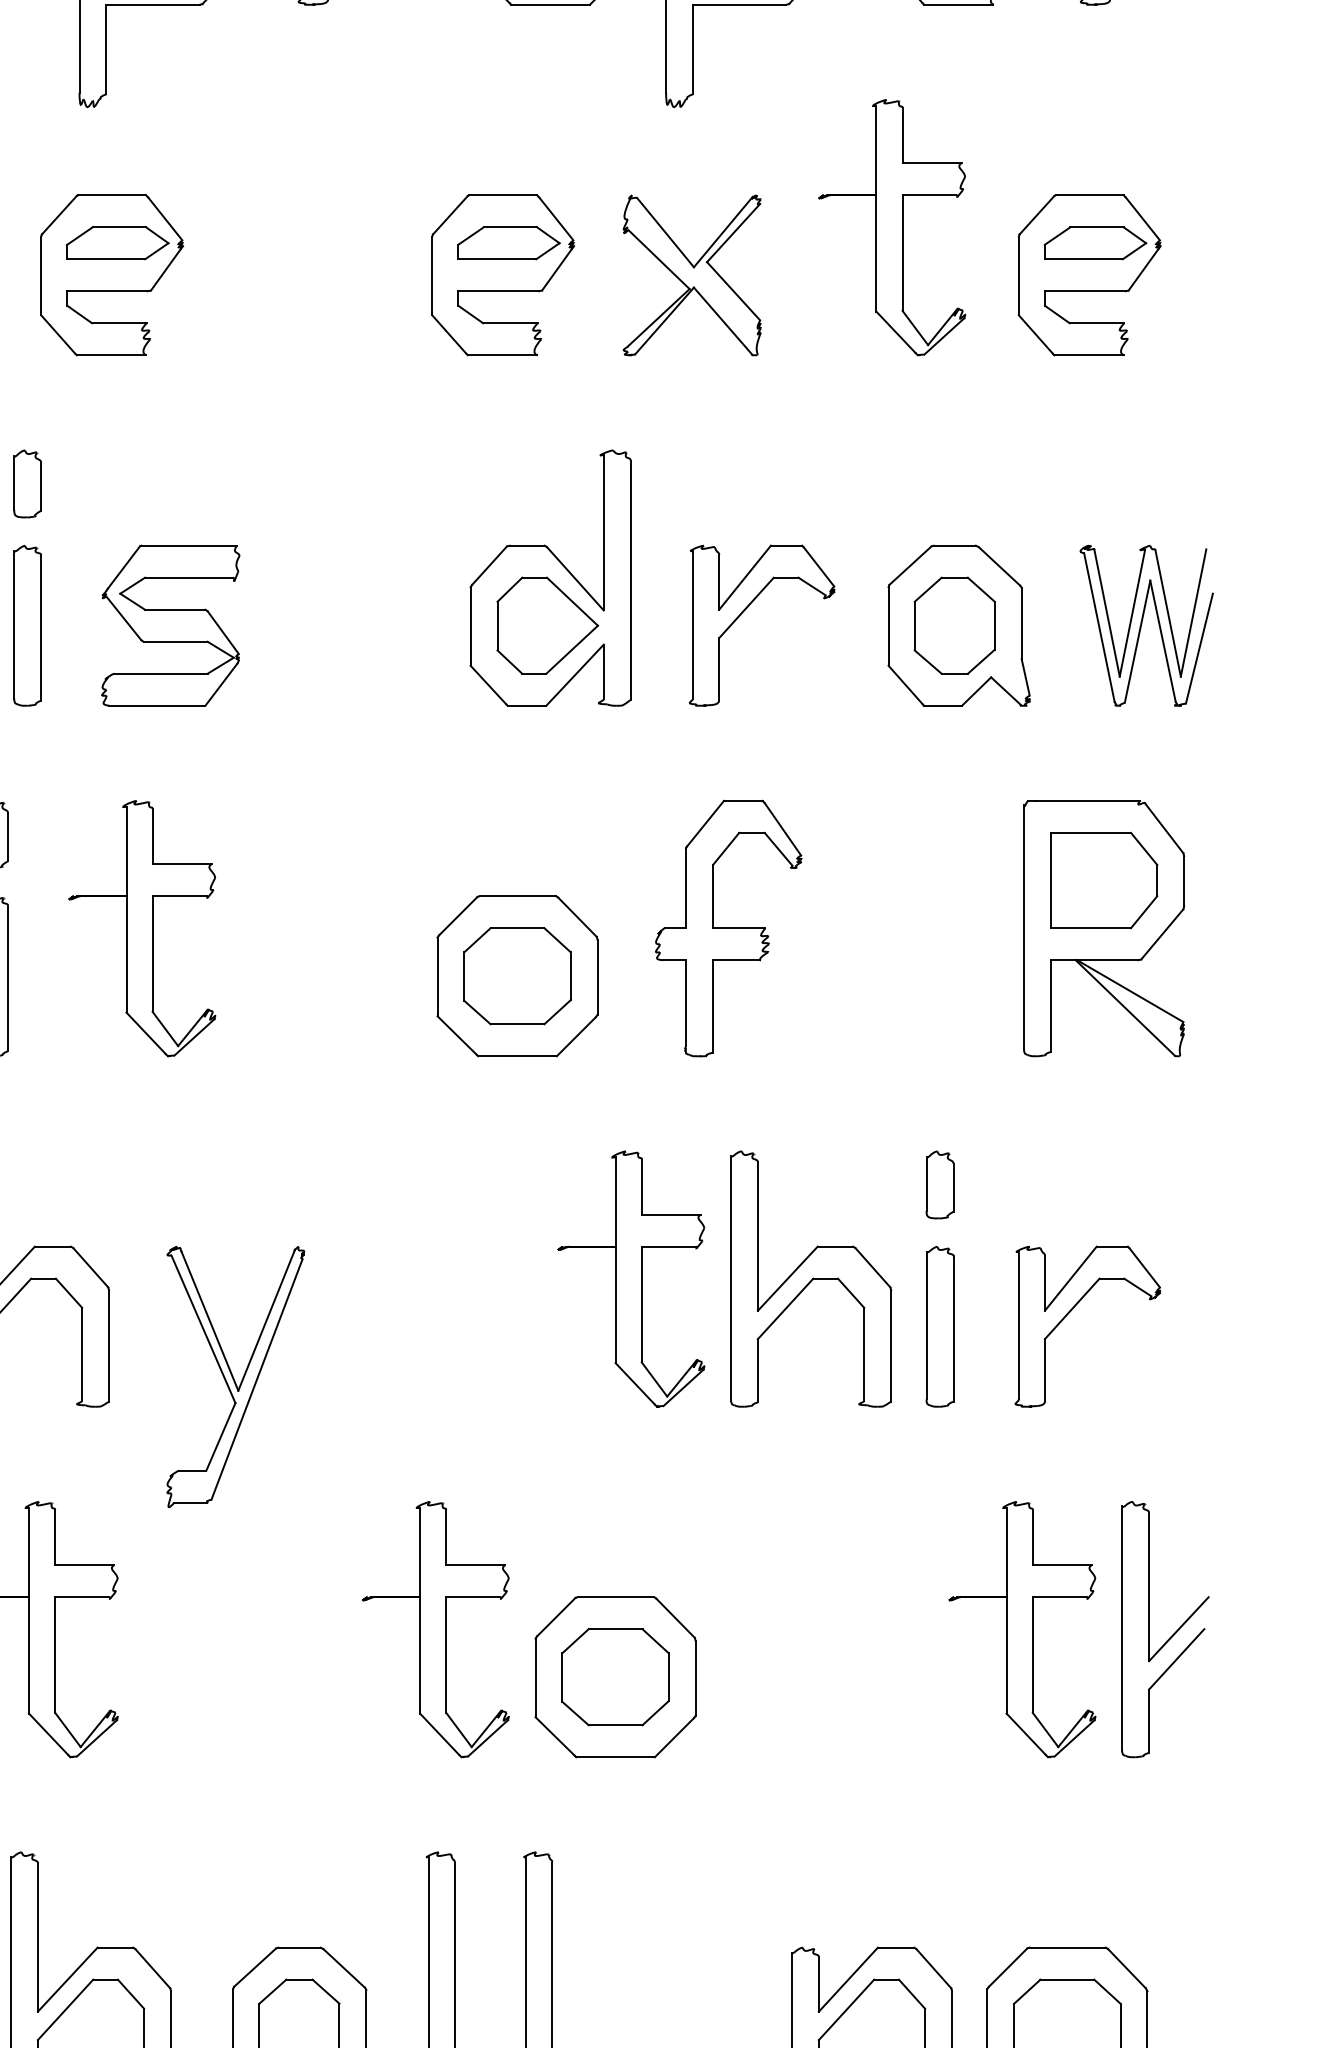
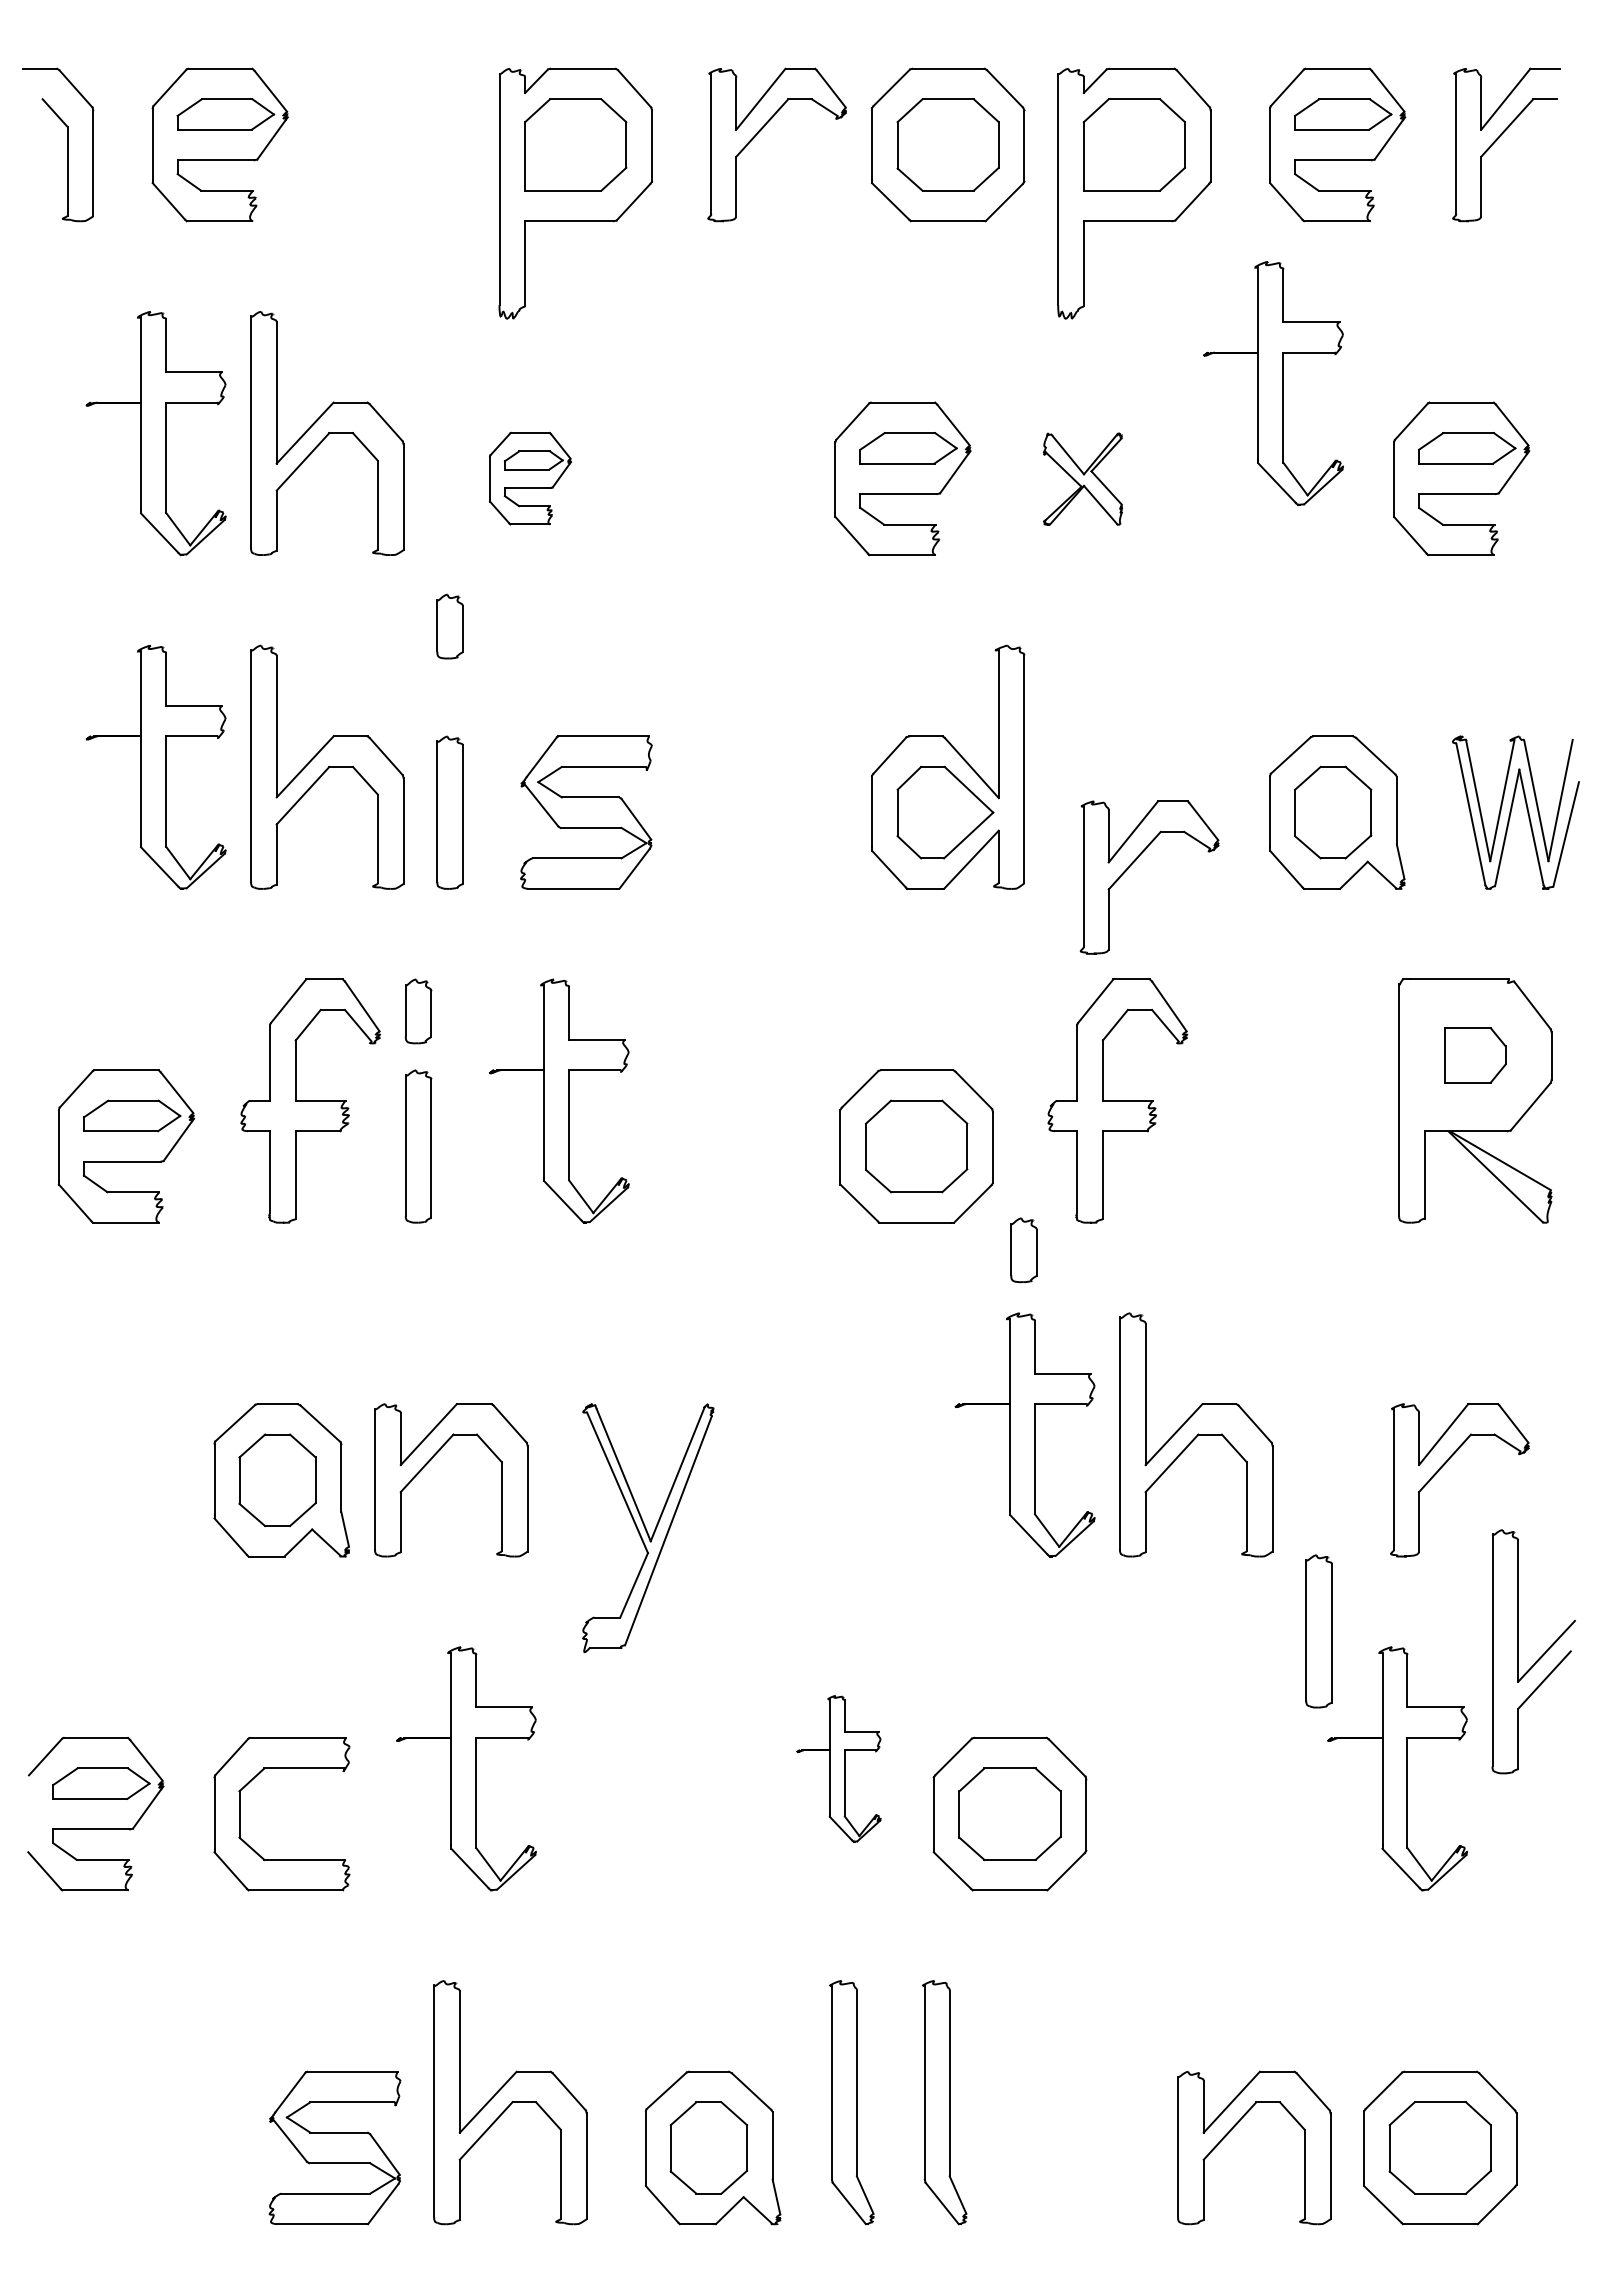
part: (892, 227) -> (1273, 383), moved
part: (112, 274) -> (530, 478), size x0.6
part: (691, 274) -> (1082, 478), size x0.6
part: (27, 483) -> (449, 626), moved
part: (746, 609) -> (1134, 862), moved
part: (1104, 880) -> (1475, 1055), size x0.6
part: (939, 1185) -> (1023, 1250), moved
part: (939, 1326) -> (1318, 1631), moved
part: (435, 1629) -> (838, 1768), size x0.6
part: (1171, 1635) -> (1539, 1657), moved

